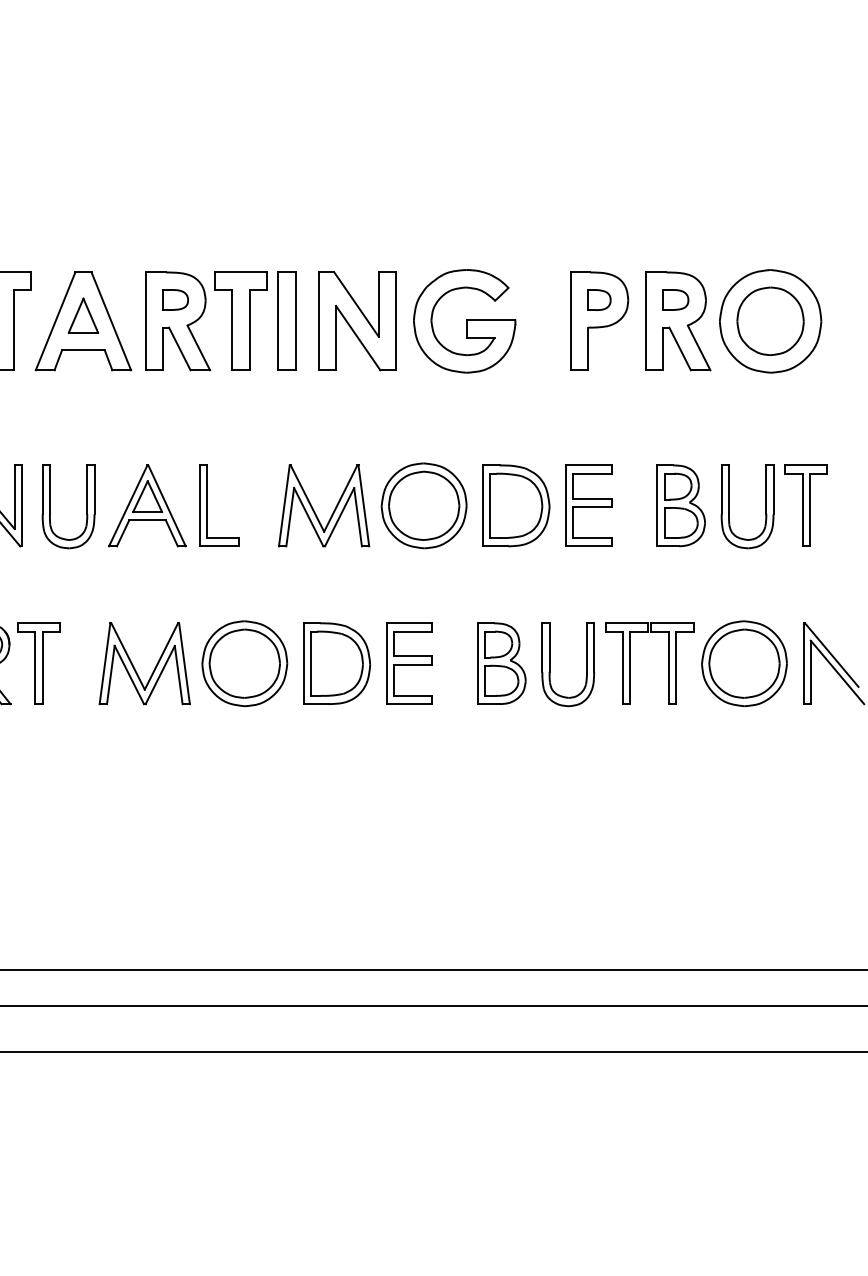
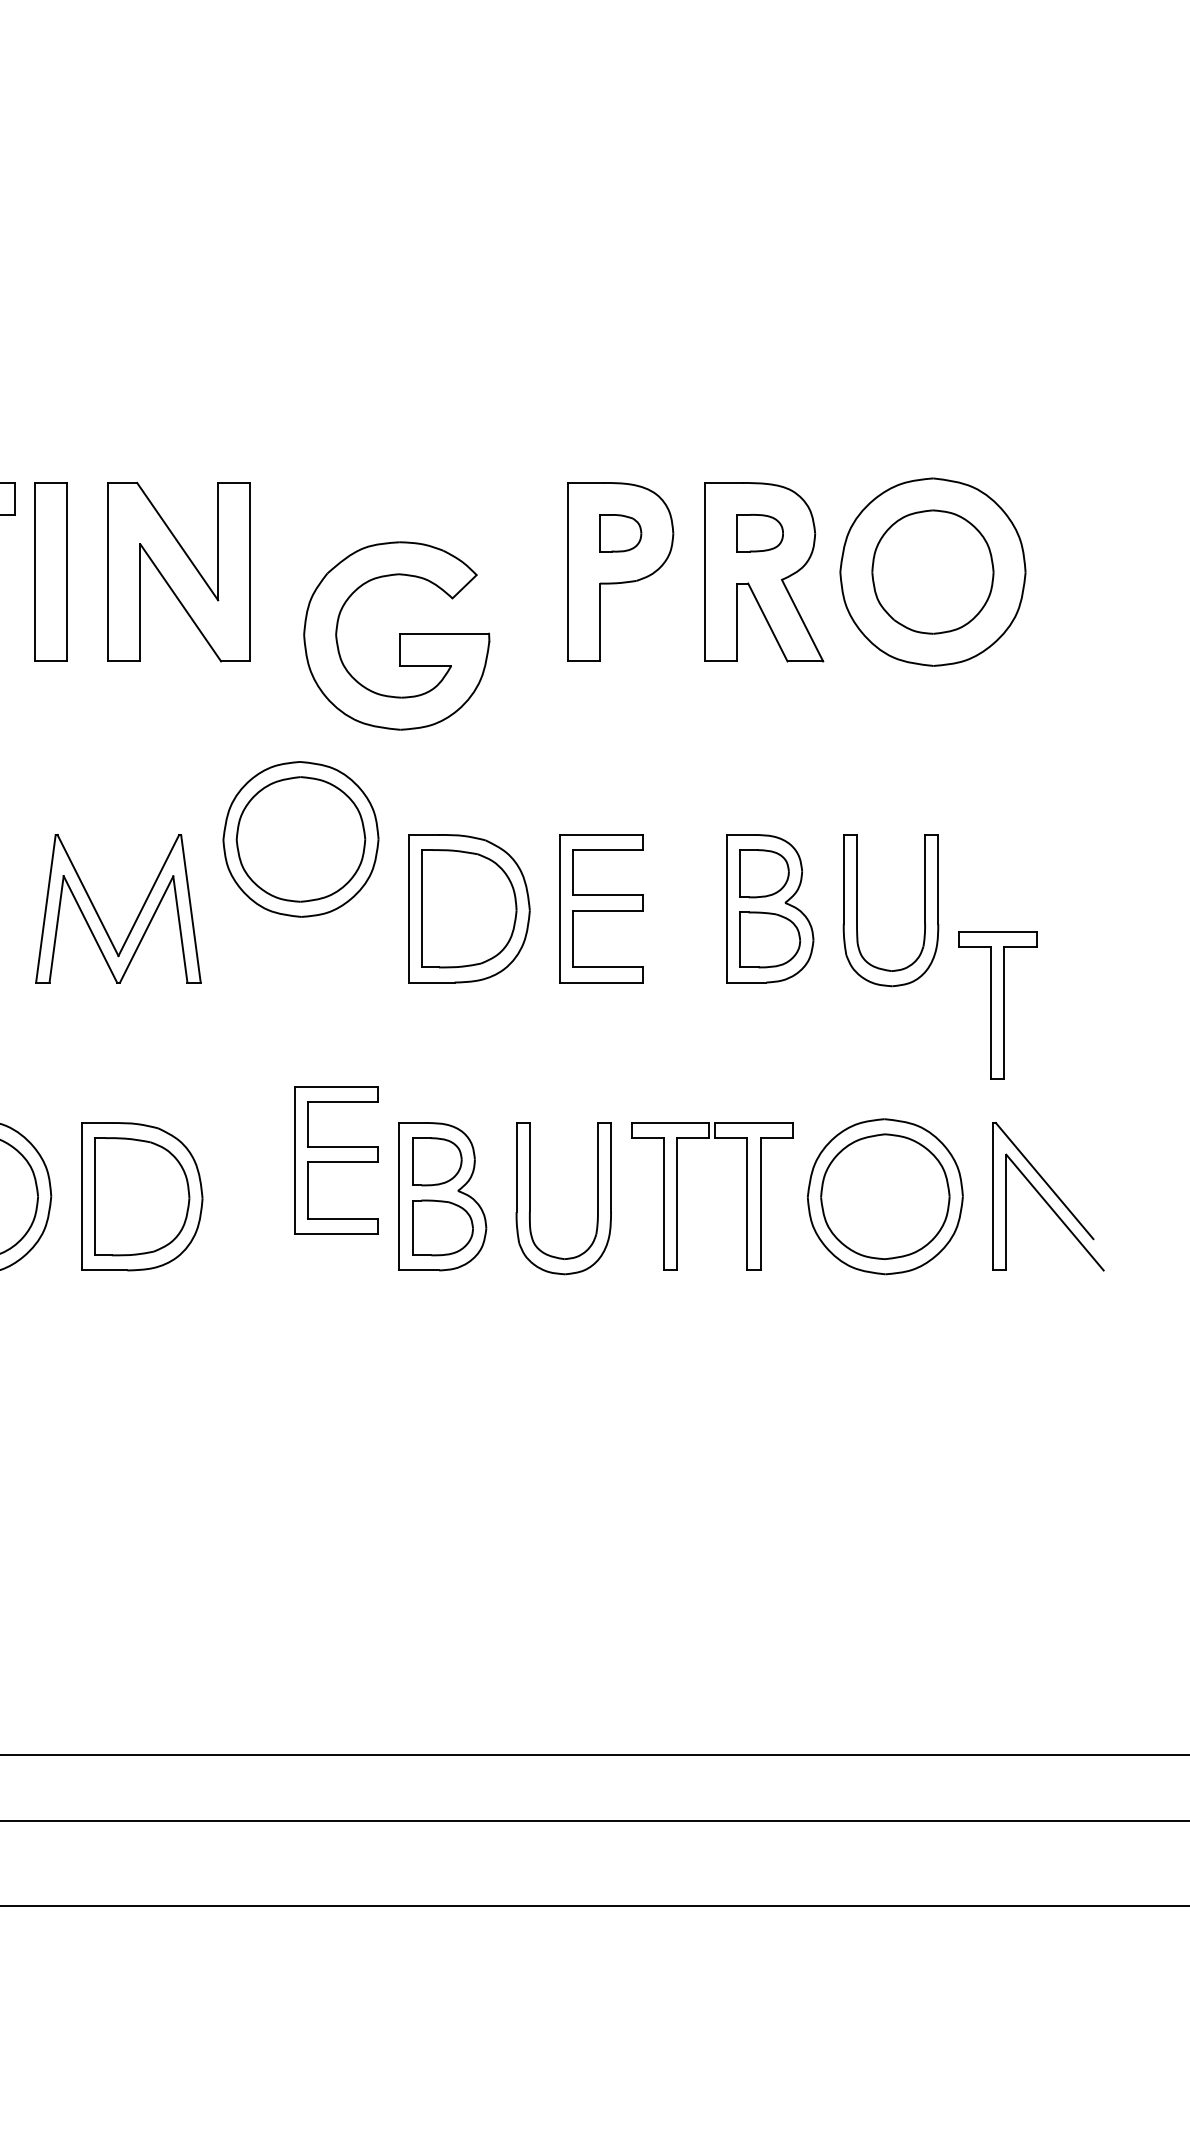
part: (464, 321) -> (396, 636), moved
part: (423, 505) -> (299, 838), moved
part: (805, 505) -> (996, 1004), moved
part: (409, 663) -> (336, 1159), moved

